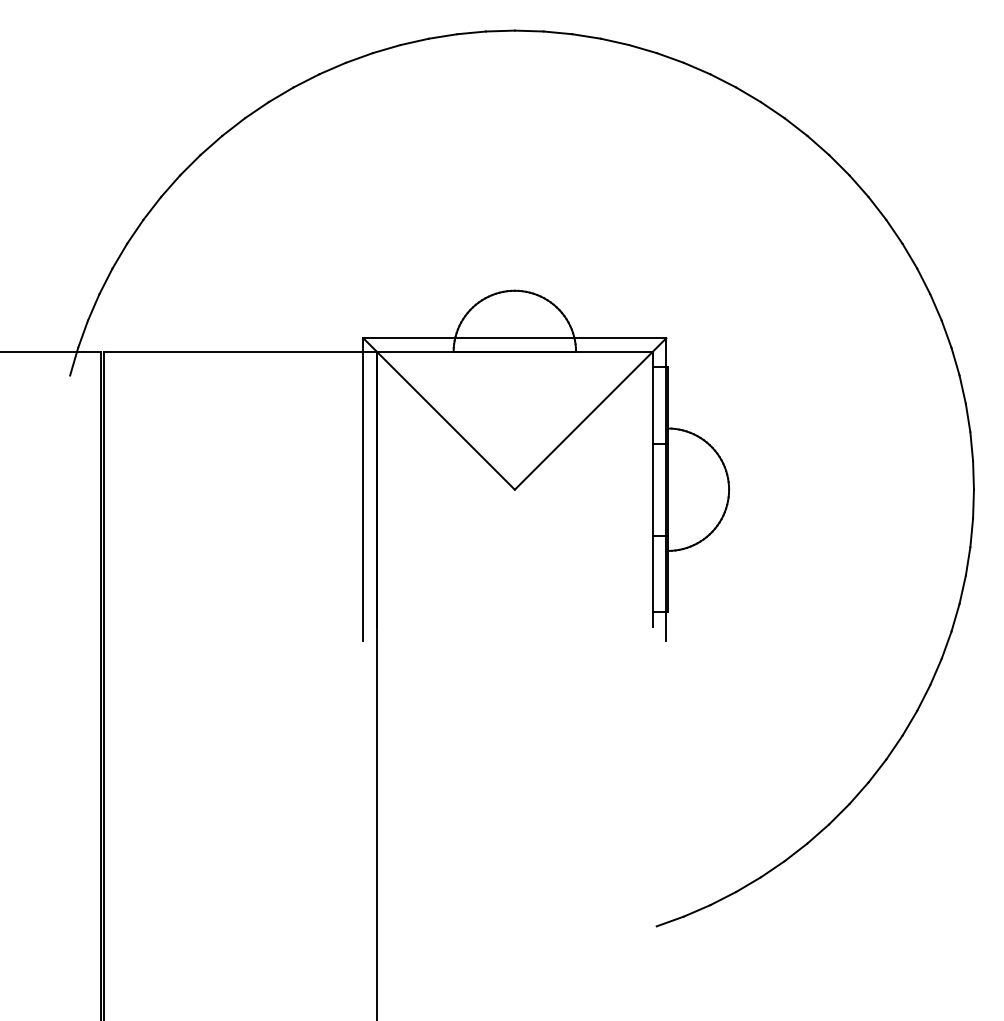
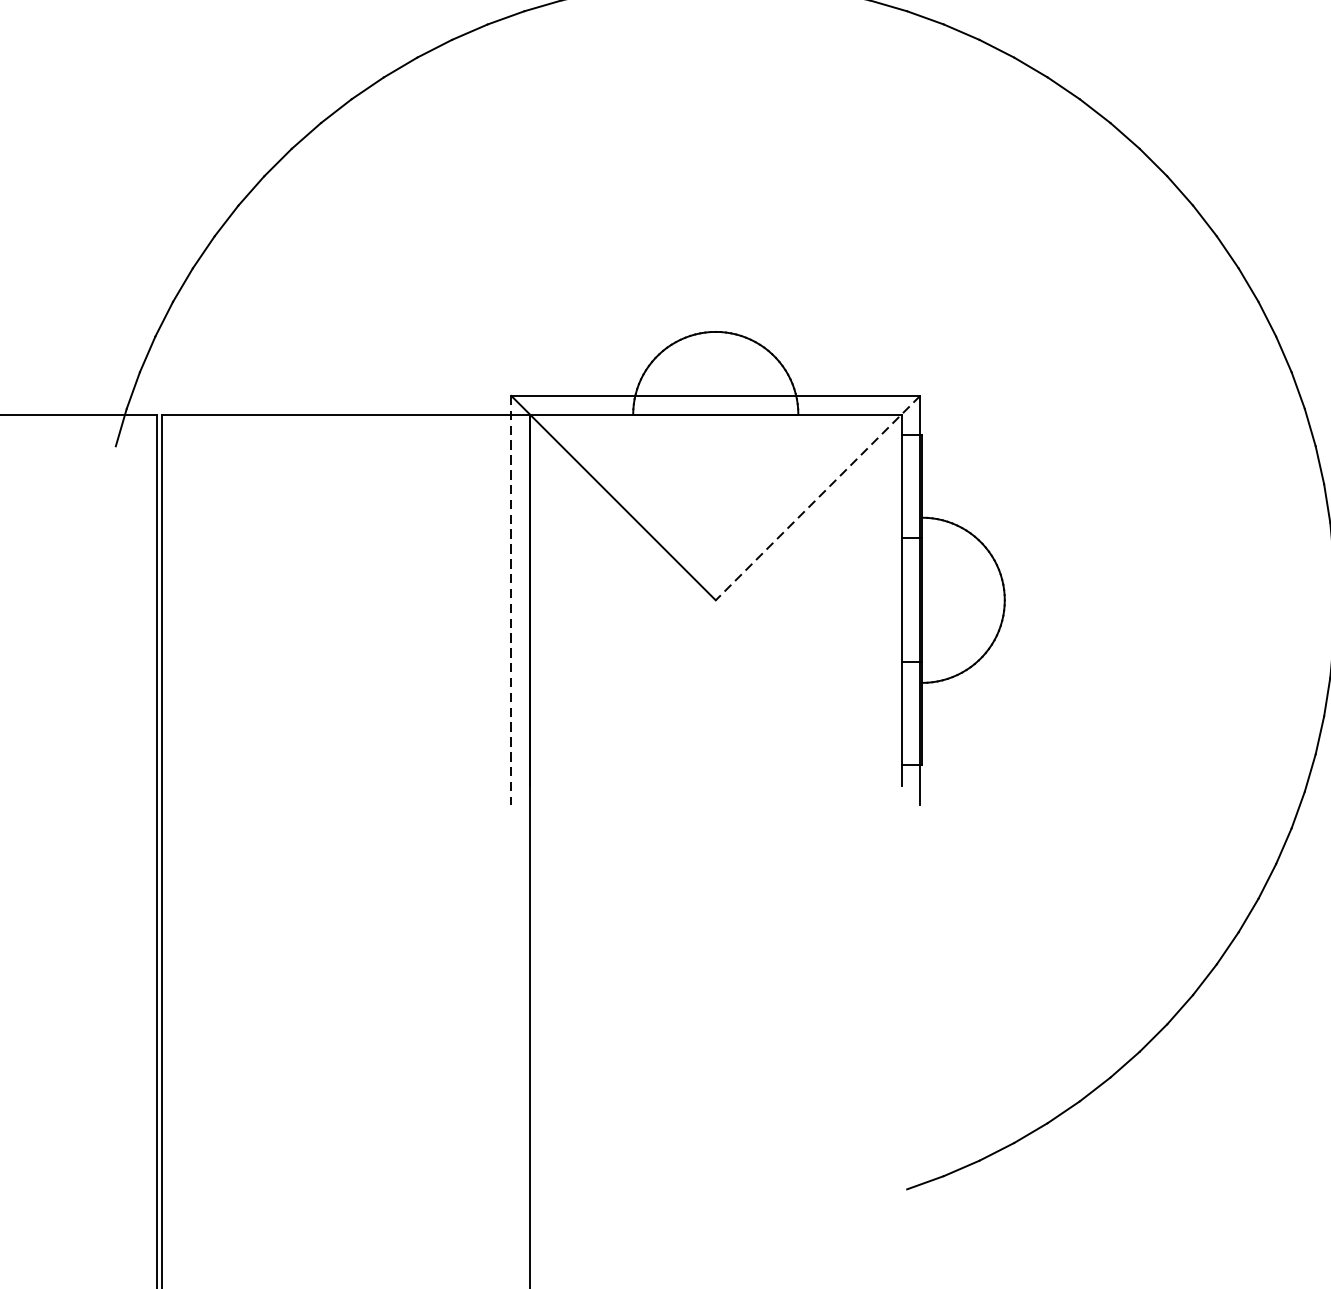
line: (590, 414) -> (817, 498), solid -> dashed
line: (363, 490) -> (511, 601), solid -> dashed

